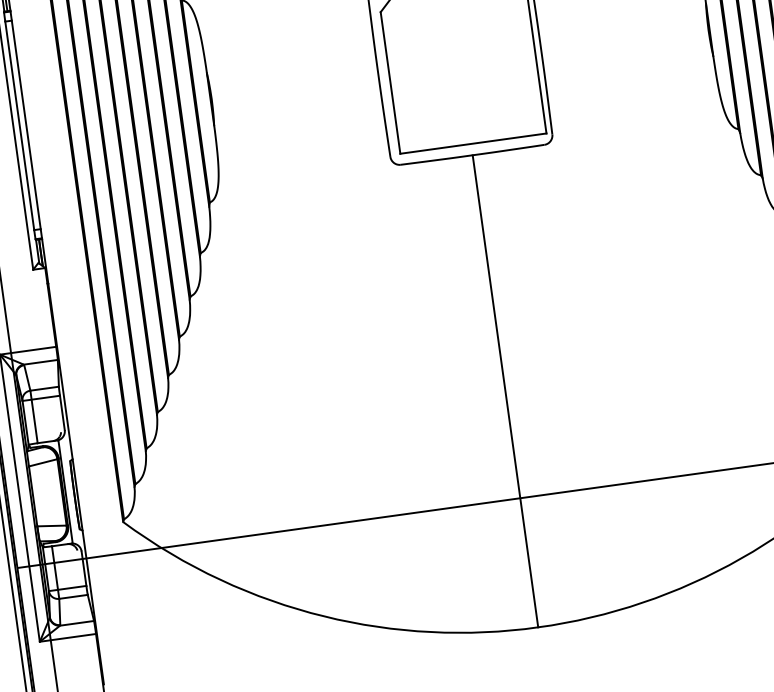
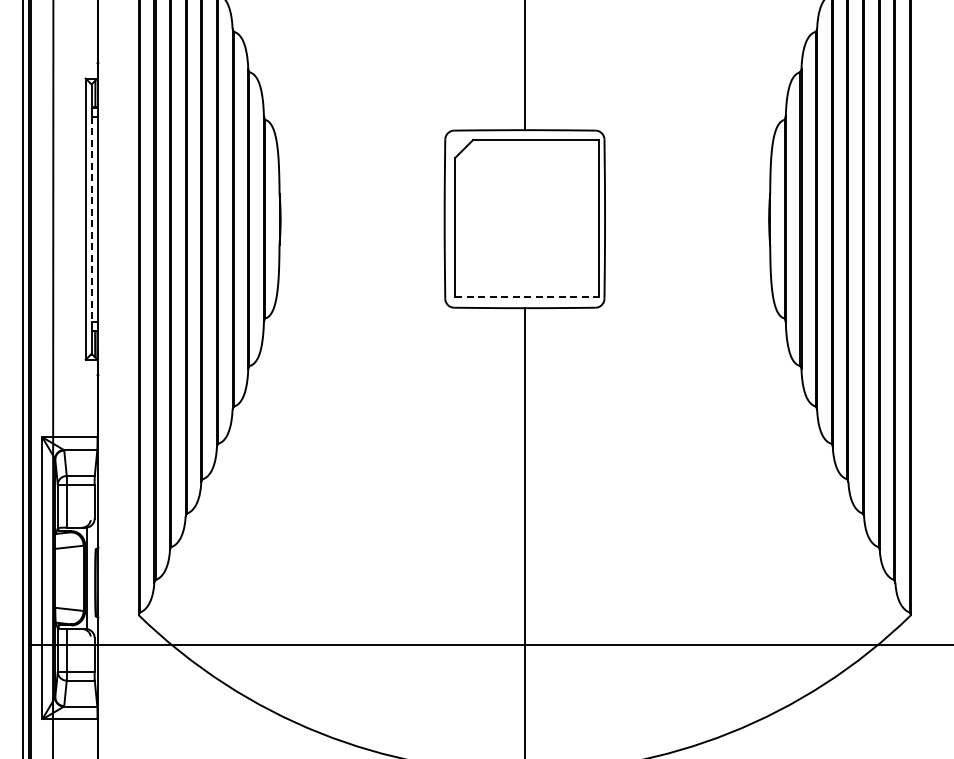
line: (19, 126) -> (91, 219), solid -> dashed
line: (473, 144) -> (527, 297), solid -> dashed

